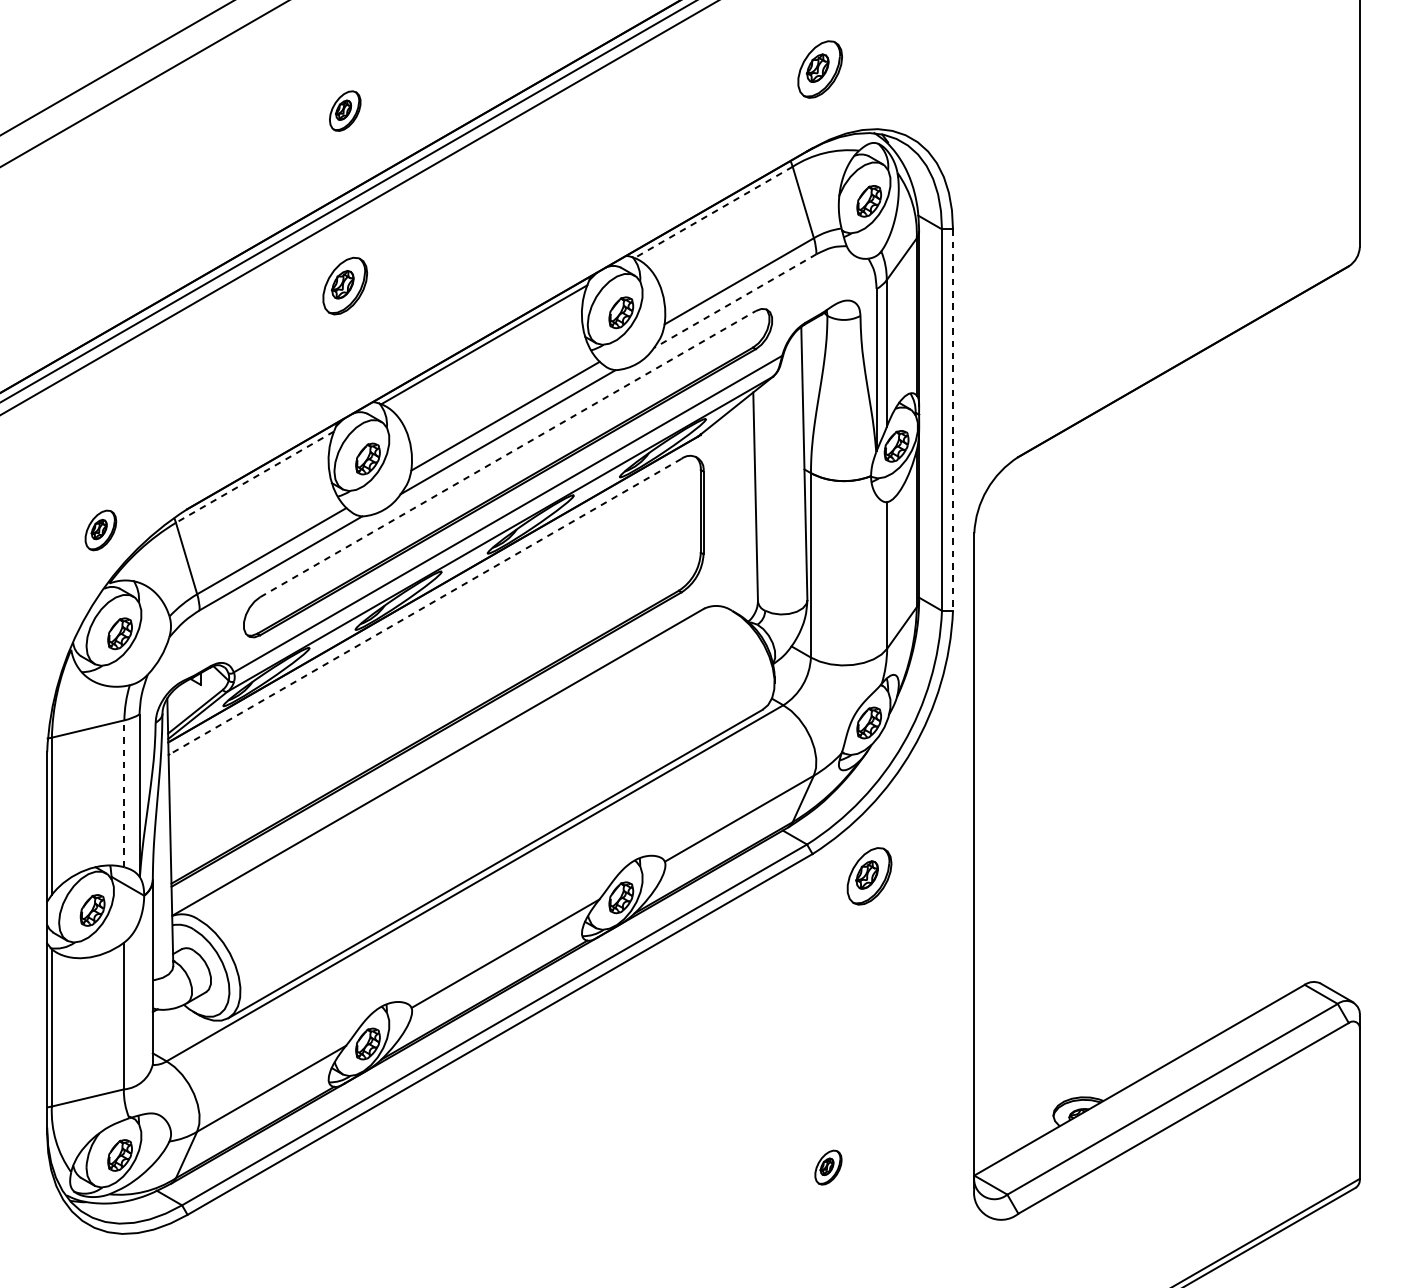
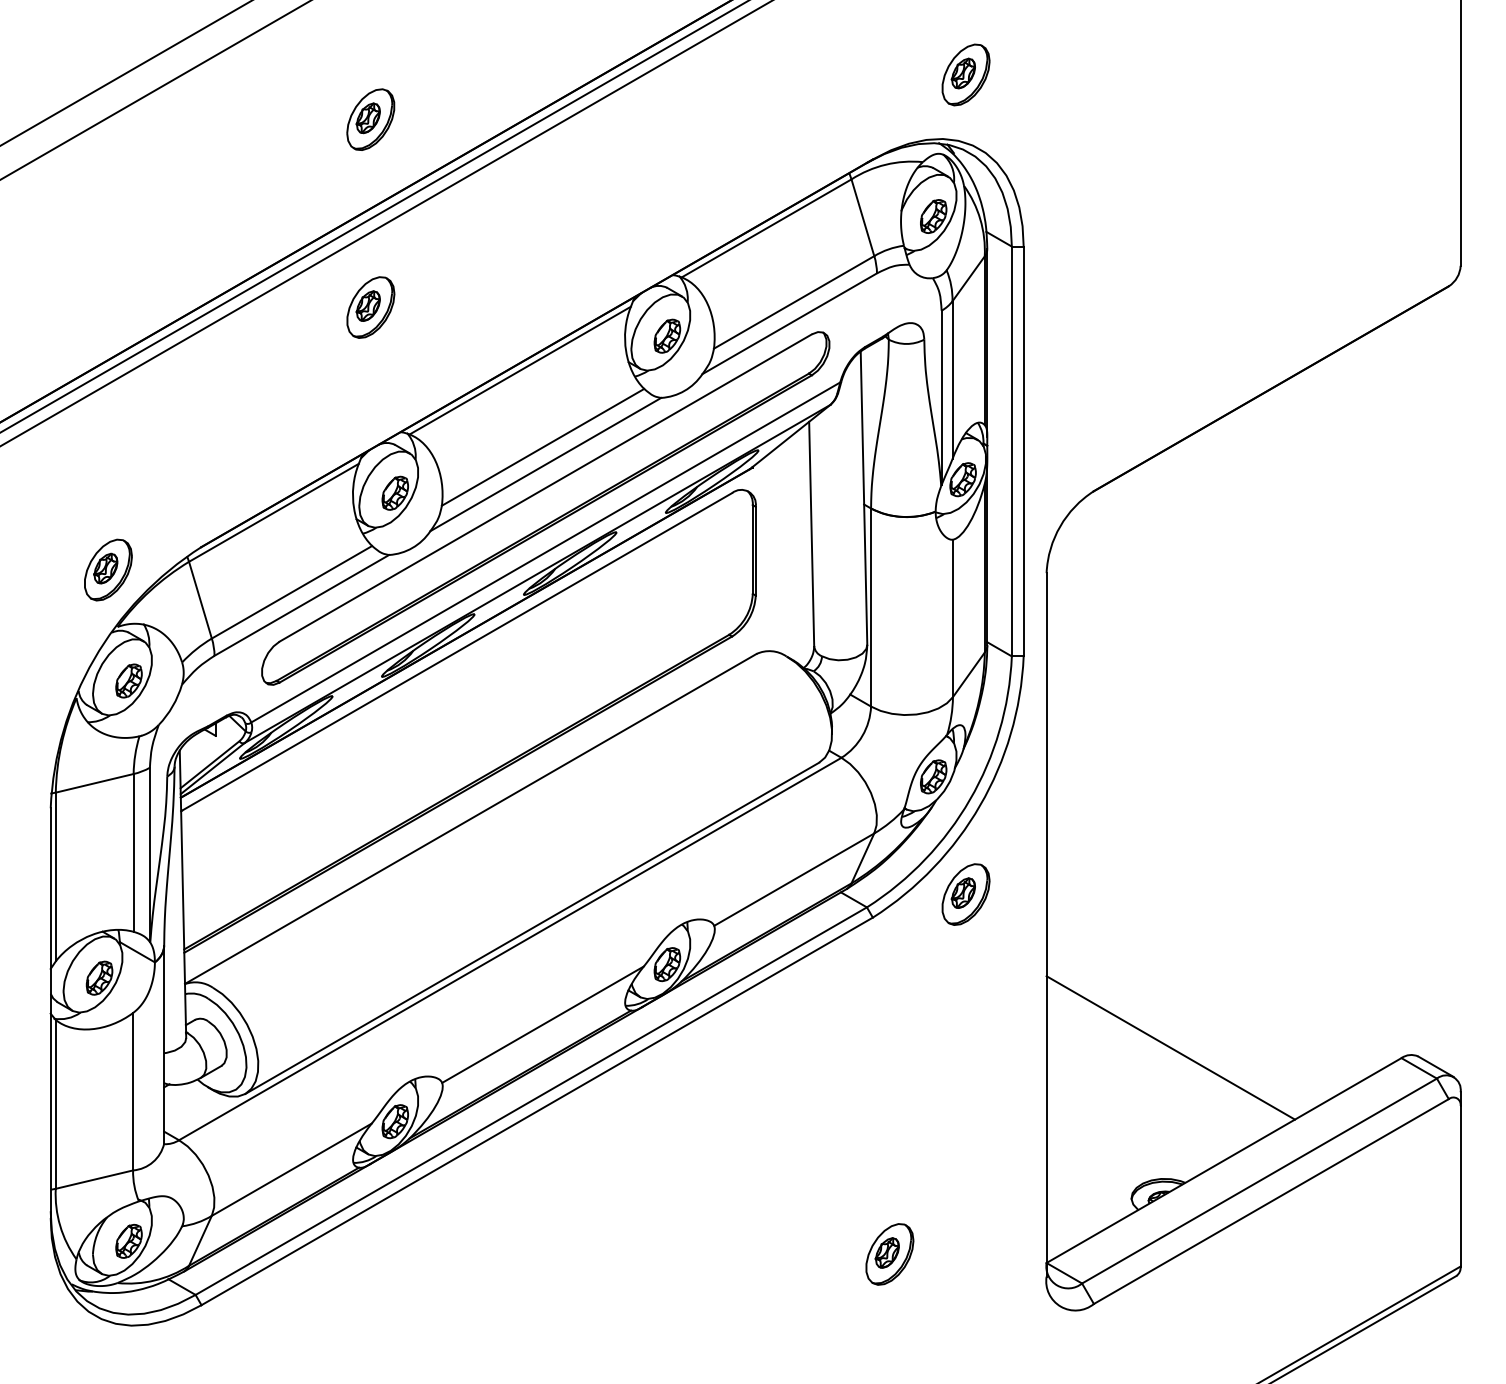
part: (819, 69) -> (965, 74), moved
part: (344, 111) -> (370, 119), size x1.43
line: (713, 212) -> (766, 228), dashed -> solid
line: (734, 300) -> (789, 323), dashed -> solid
line: (952, 420) -> (1023, 451), dashed -> solid
line: (508, 453) -> (546, 487), dashed -> solid
line: (254, 477) -> (273, 513), dashed -> solid
part: (100, 529) -> (108, 569), size x1.43
line: (425, 606) -> (457, 651), dashed -> solid
line: (124, 793) -> (133, 852), dashed -> solid
part: (869, 876) -> (965, 894), moved
line: (1089, 974) -> (1170, 1047), added
part: (828, 1167) -> (889, 1254), size x1.67

